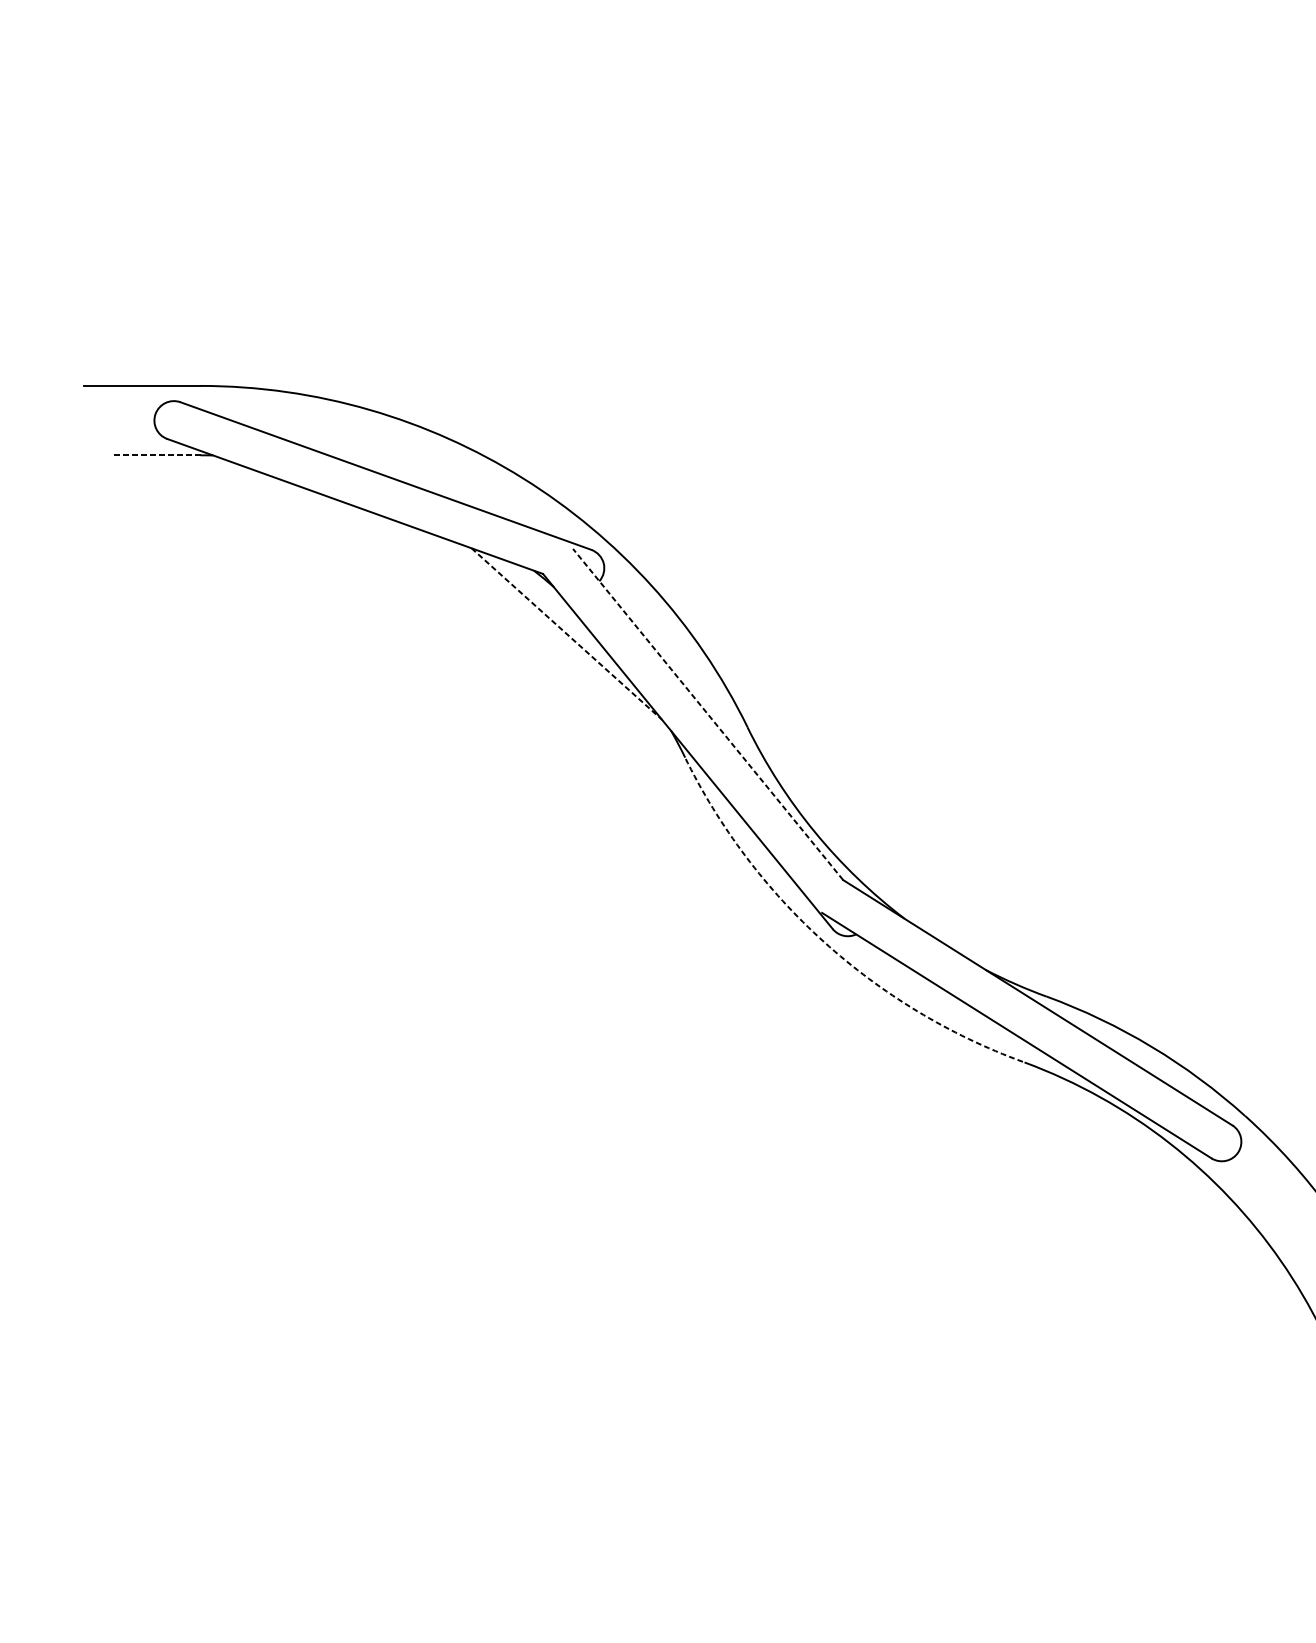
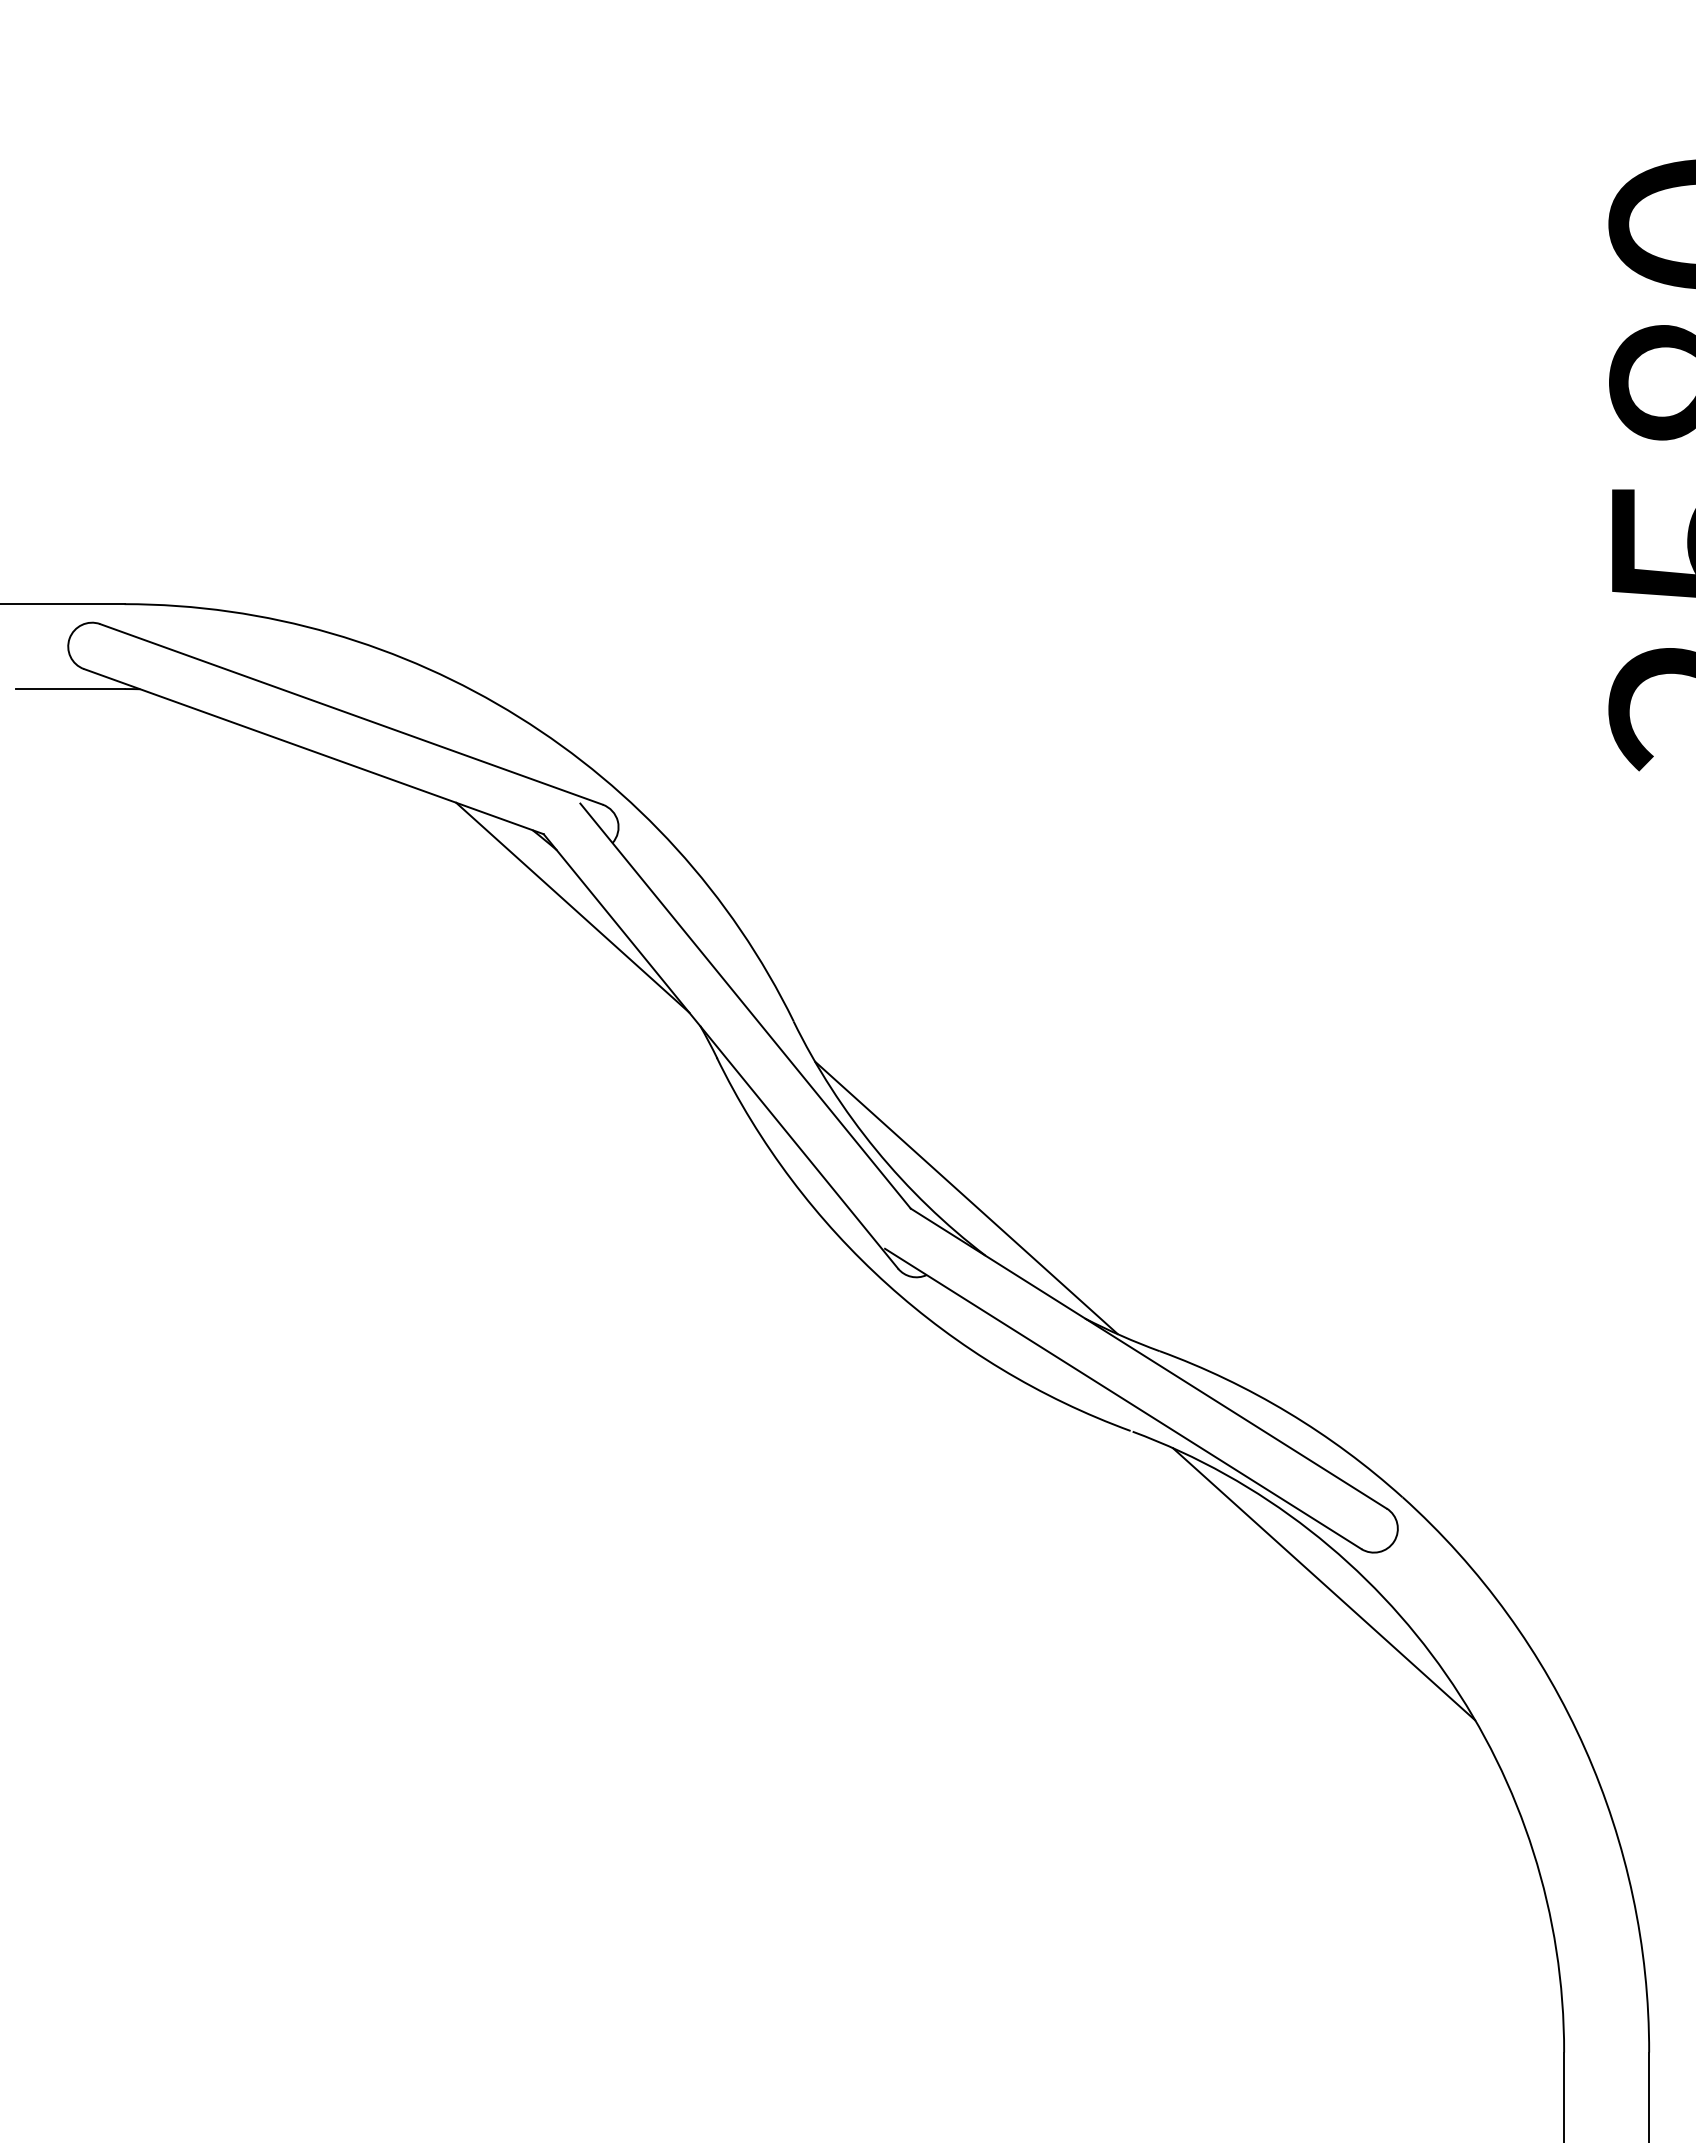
line: (155, 455) -> (69, 689), dashed -> solid
line: (566, 633) -> (572, 907), dashed -> solid
line: (708, 714) -> (745, 1005), dashed -> solid
line: (888, 870) -> (966, 1197), added
arc: (824, 942) -> (887, 1284), dashed -> solid
line: (1181, 1187) -> (1324, 1584), added

